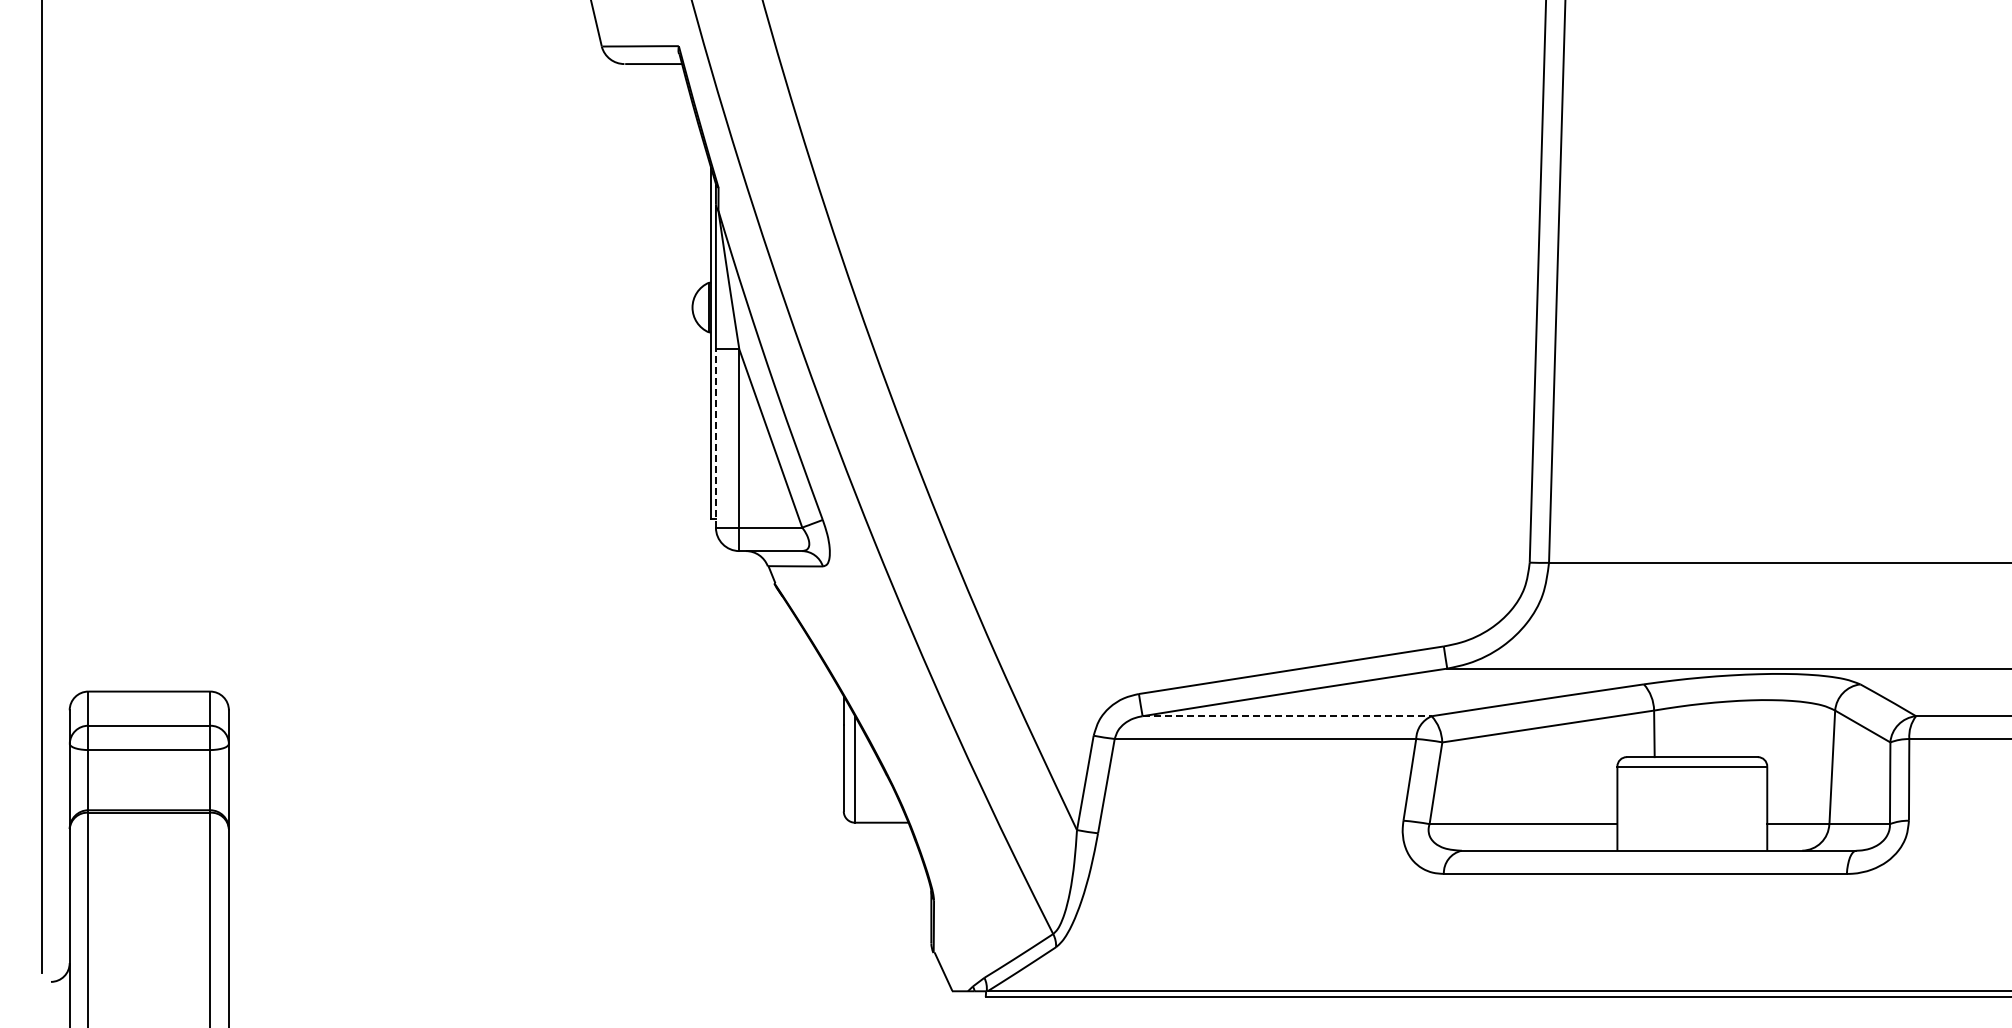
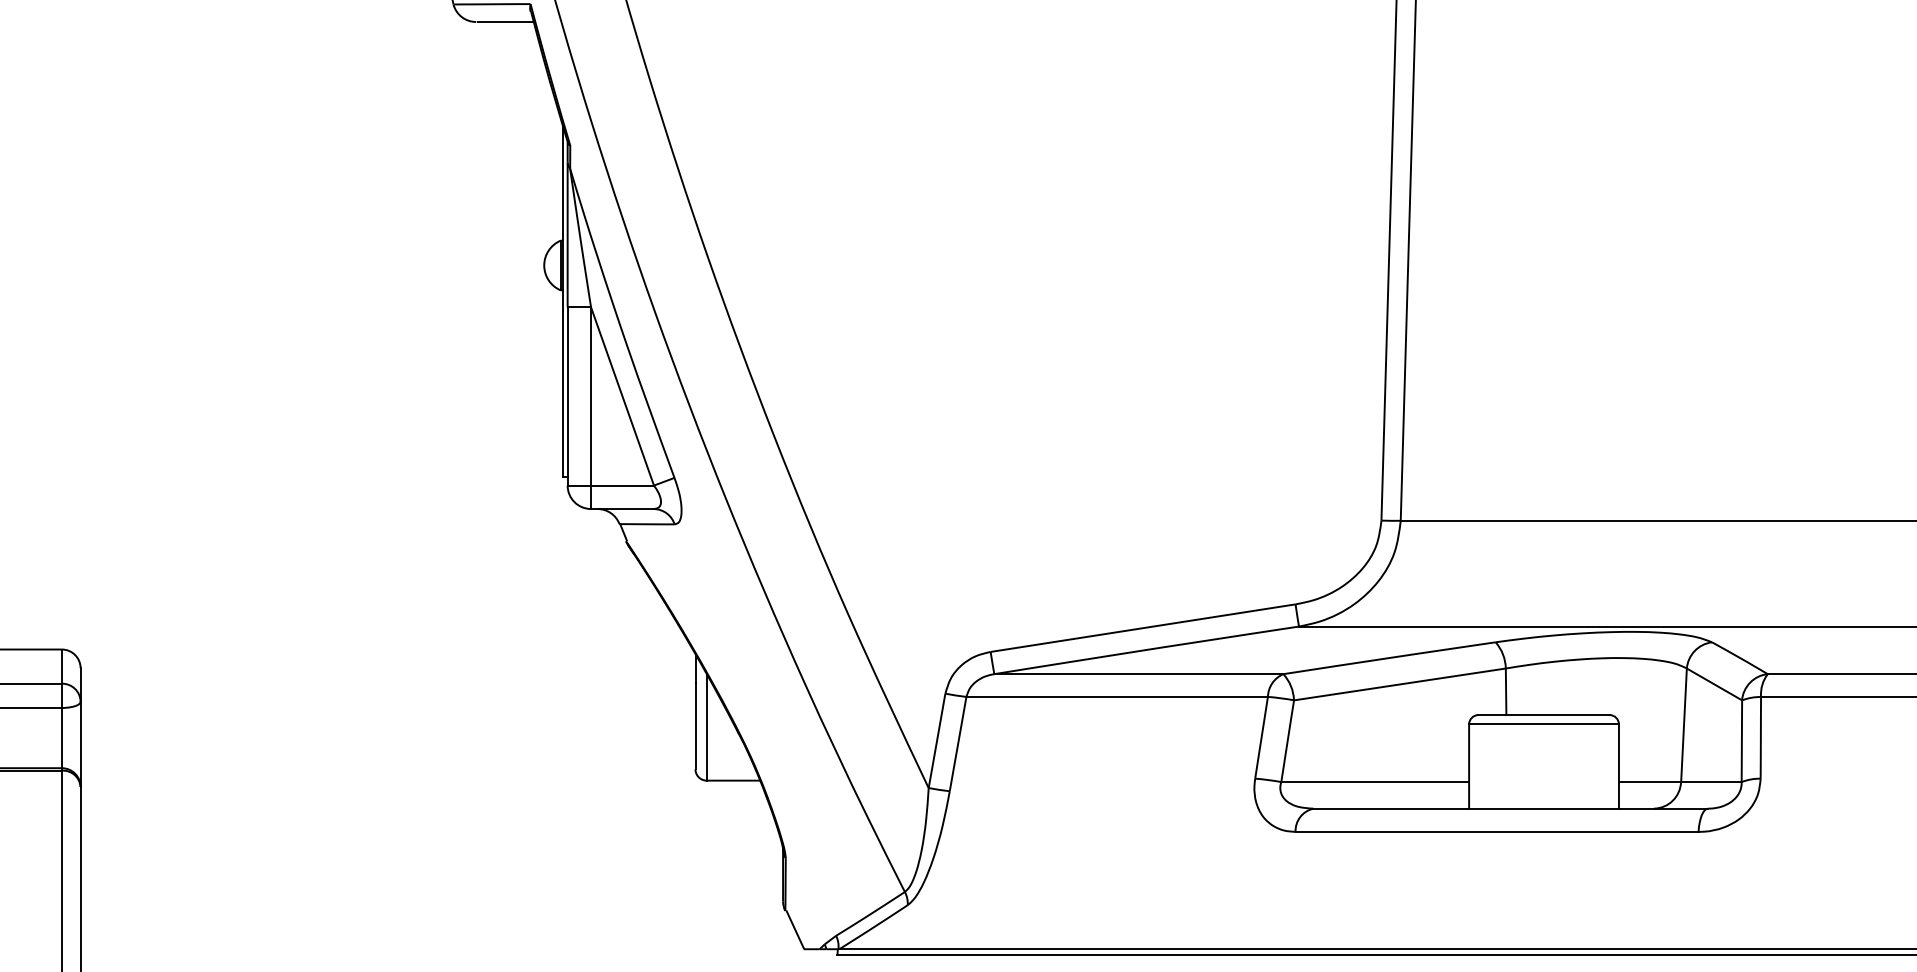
line: (715, 438) -> (567, 396), dashed -> solid
line: (1287, 716) -> (1139, 674), dashed -> solid

